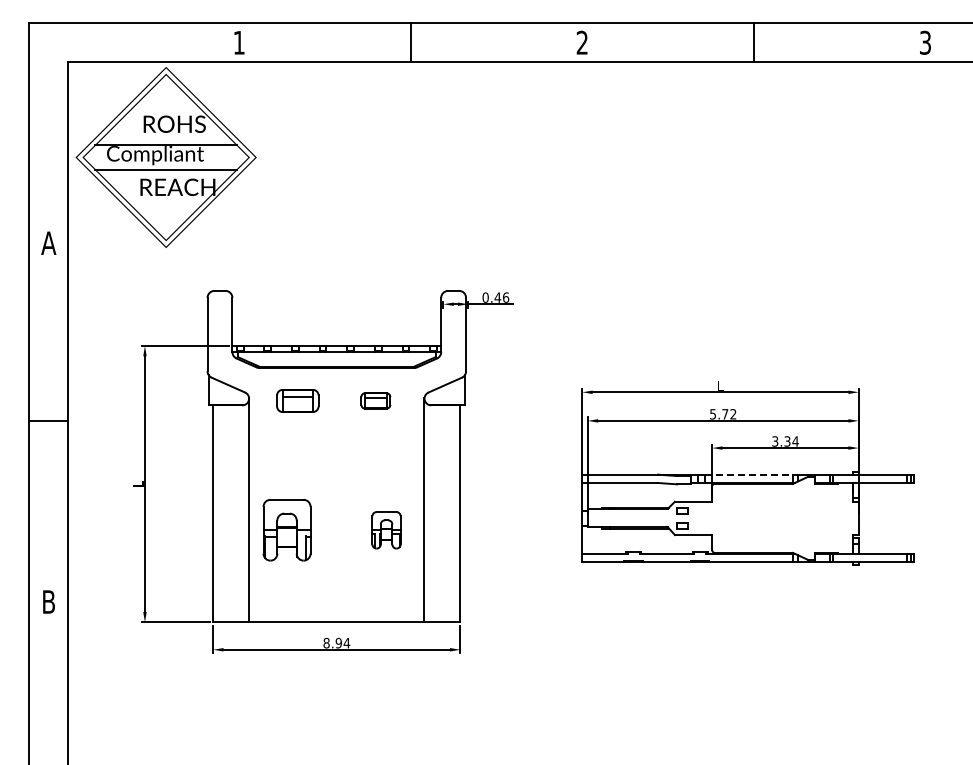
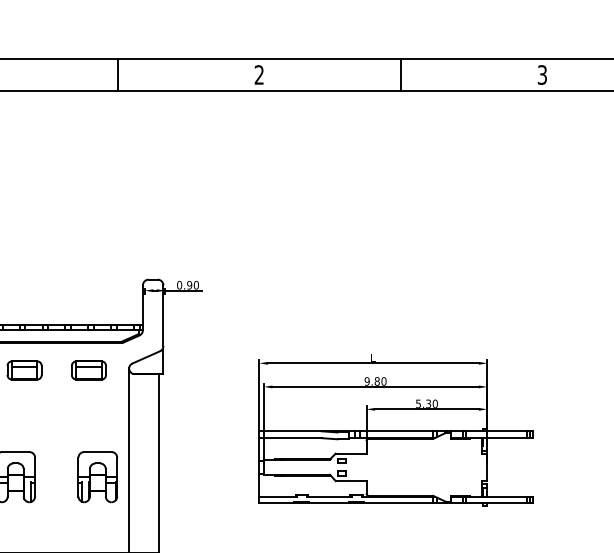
text: (501, 297) -> (192, 285), 0.46 -> 0.90
part: (375, 400) -> (88, 370), size x1.43
text: (722, 414) -> (374, 381), 5.72 -> 9.80
text: (785, 441) -> (426, 403), 3.34 -> 5.30
line: (748, 474) -> (396, 431), dashed -> solid
part: (386, 530) -> (97, 477), size x1.67

